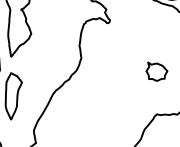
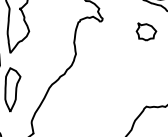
part: (156, 71) -> (146, 31), moved

